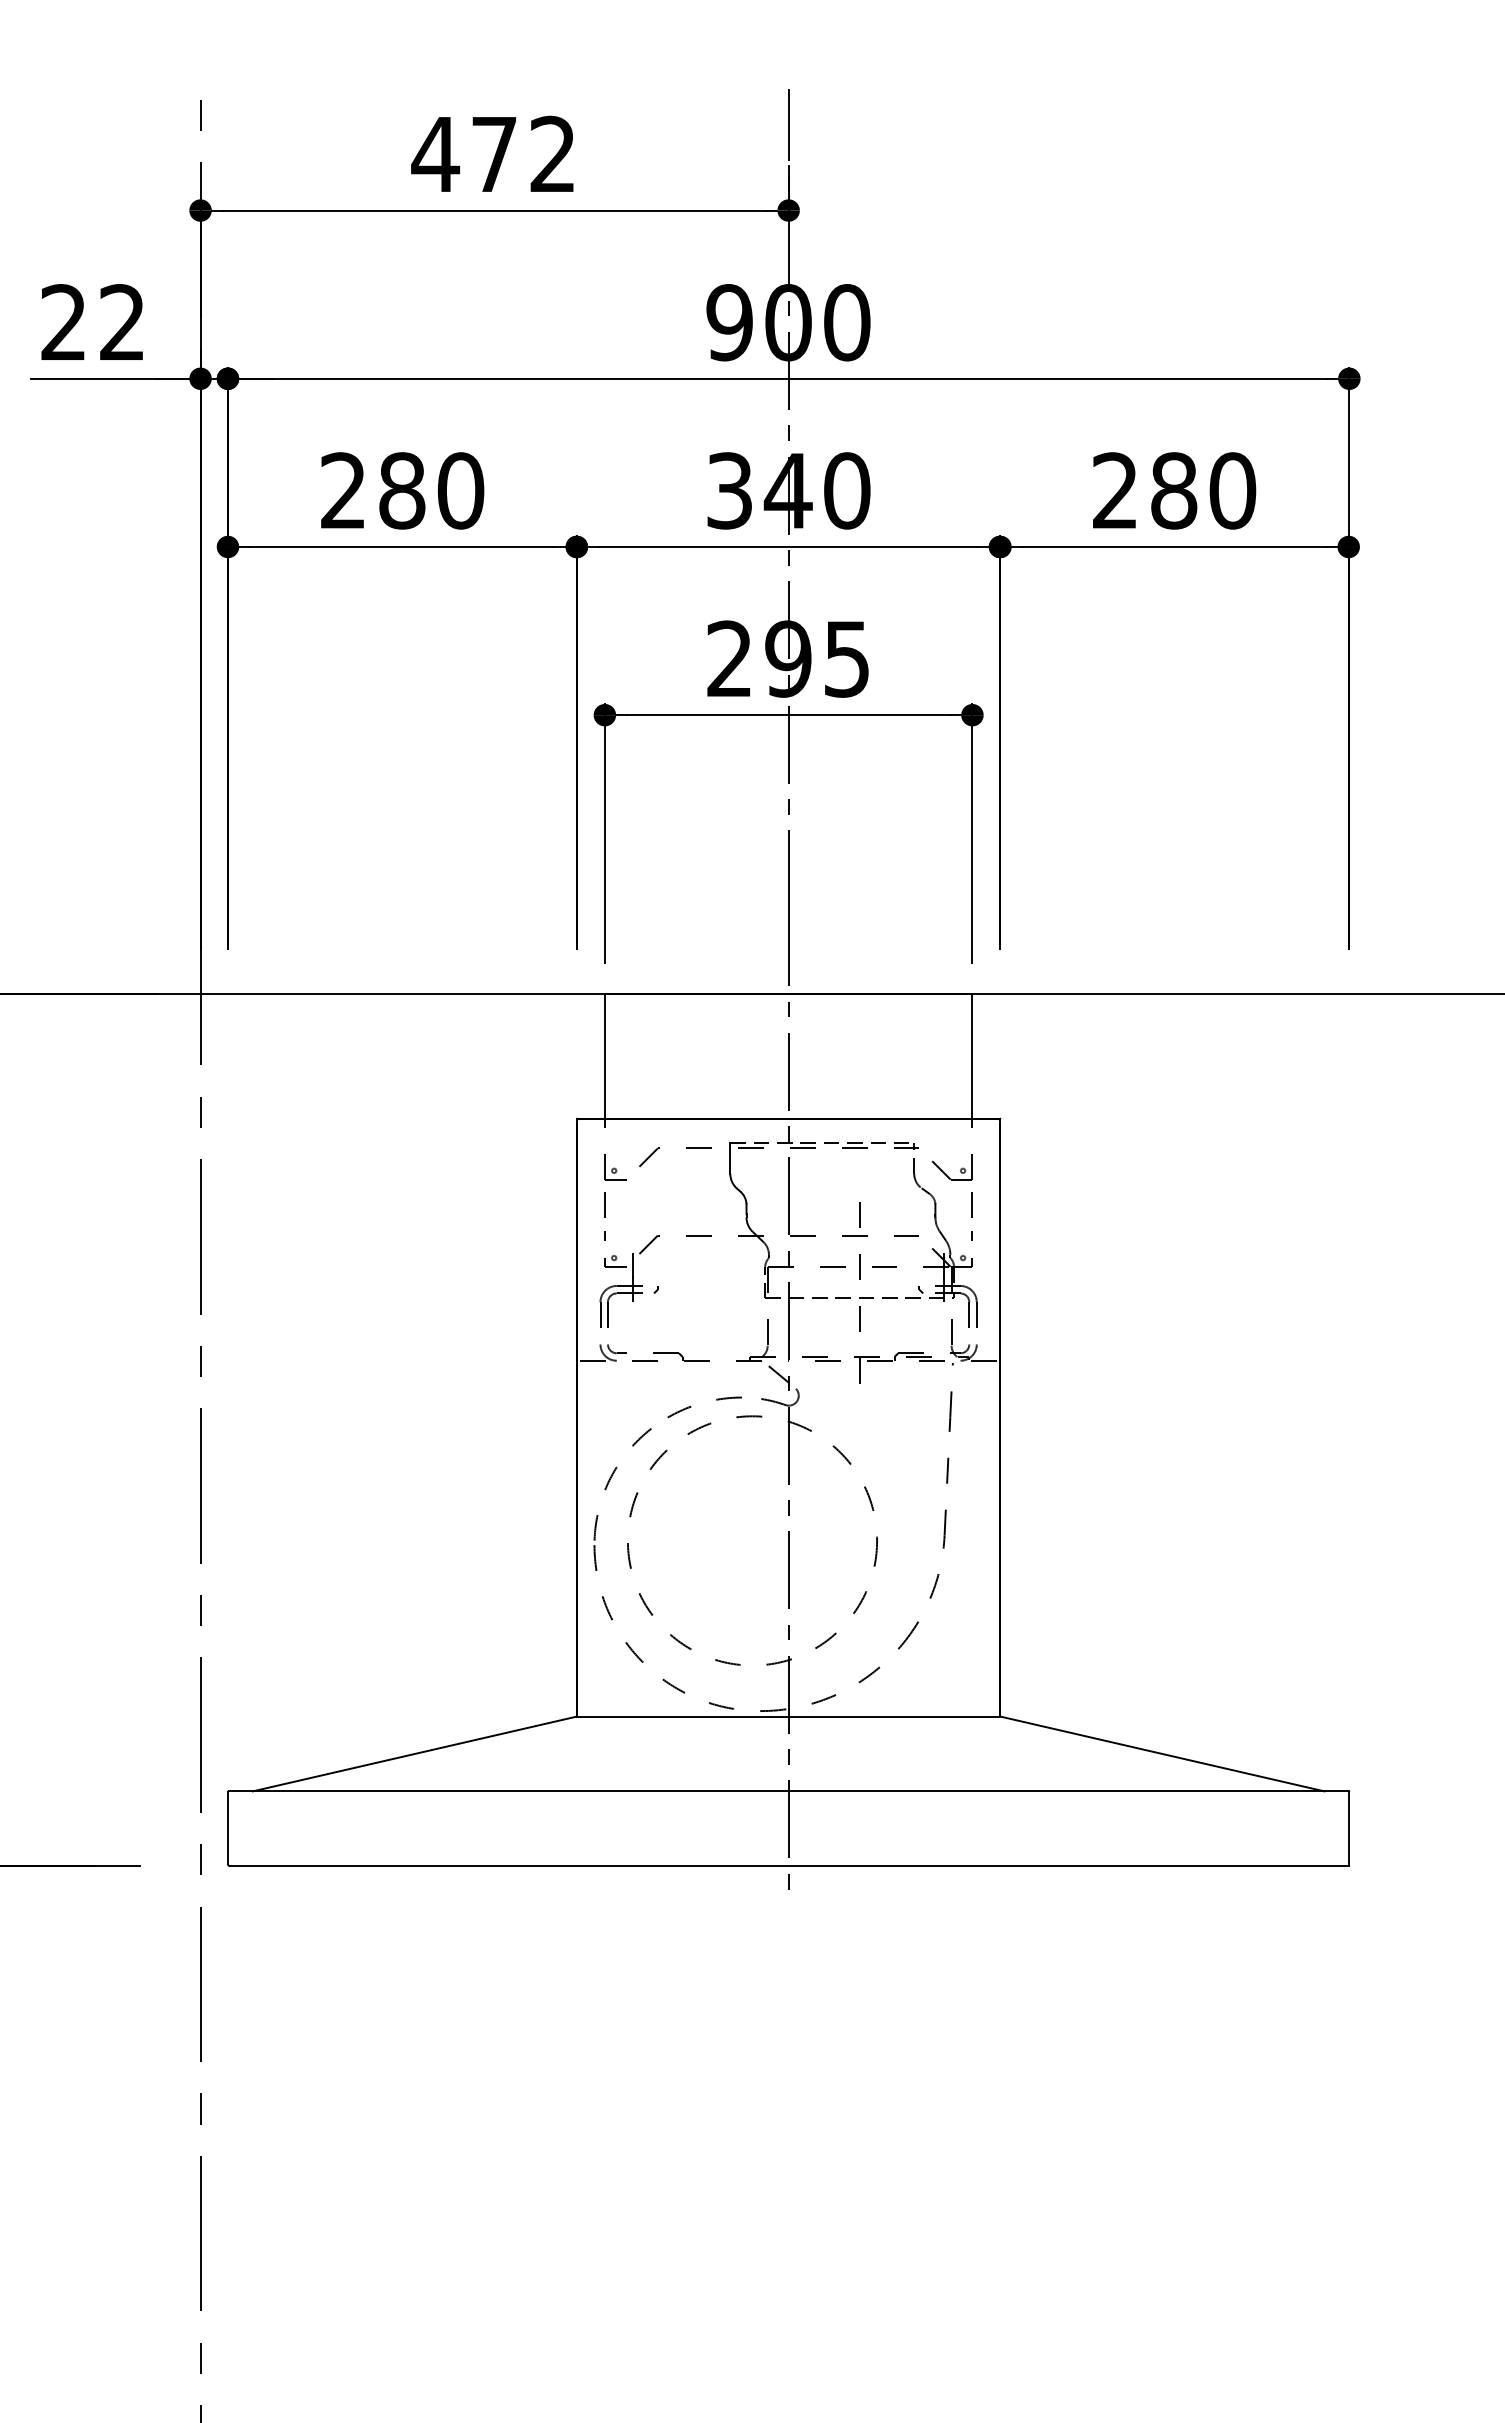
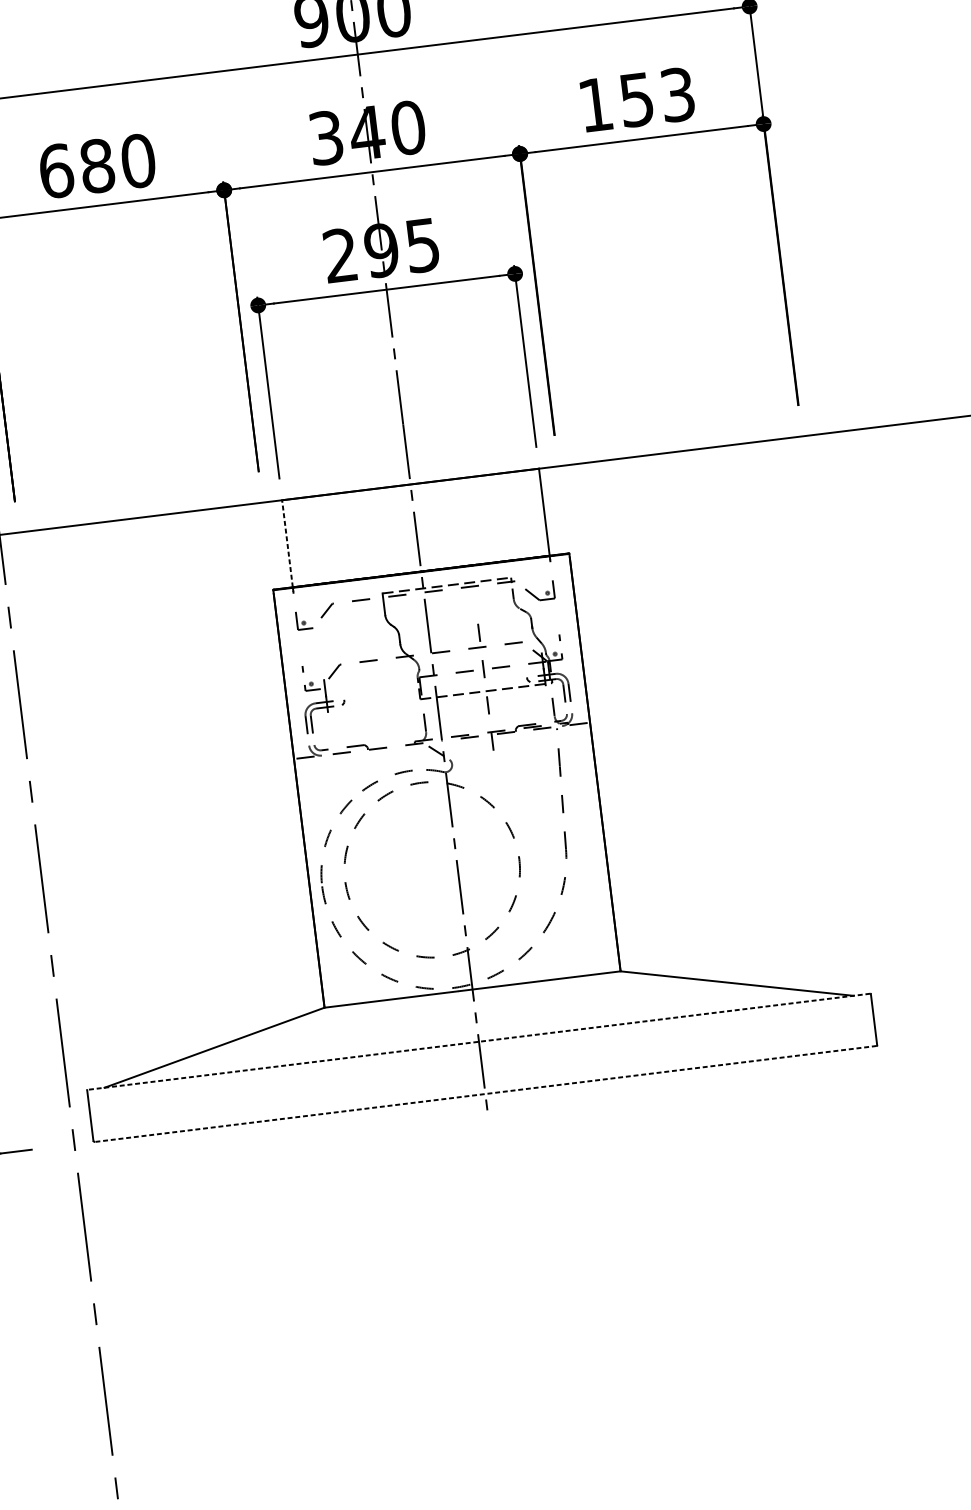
text: (343, 490) -> (56, 170), 280 -> 680
text: (1174, 490) -> (637, 99), 280 -> 153
line: (604, 1055) -> (287, 543), solid -> dashed
line: (604, 1203) -> (299, 646), removed
line: (972, 1203) -> (557, 615), removed
line: (788, 1791) -> (478, 1041), solid -> dashed
line: (788, 1866) -> (485, 1094), solid -> dashed

